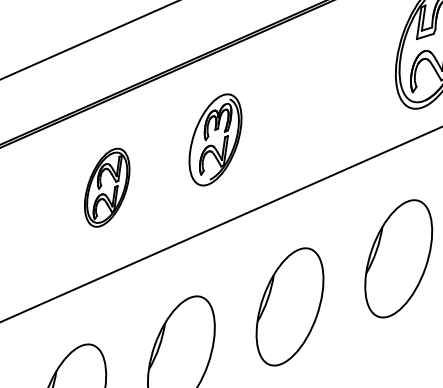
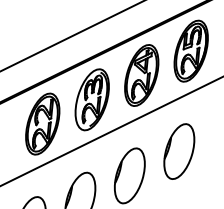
part: (323, 91) -> (141, 75), added
part: (214, 139) -> (91, 99), size x1.43
part: (106, 186) -> (42, 123), size x1.67

